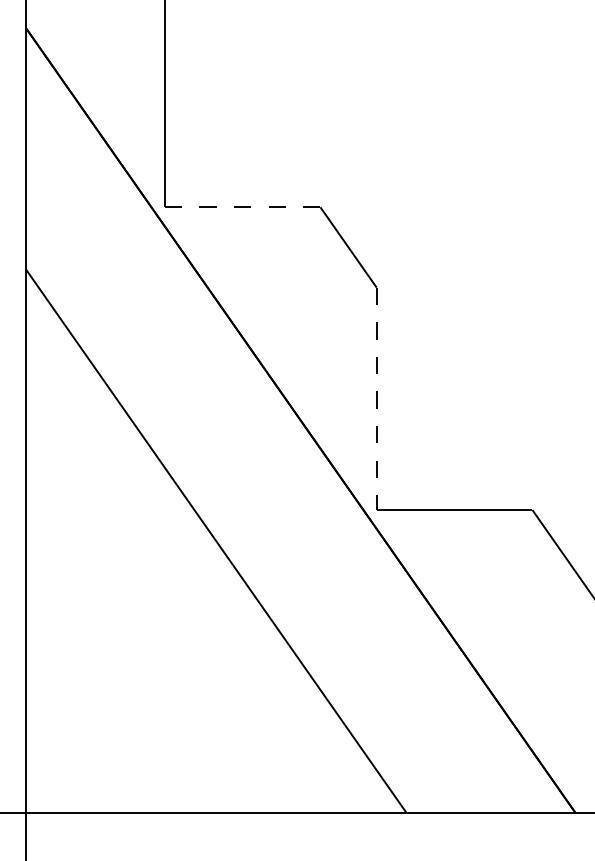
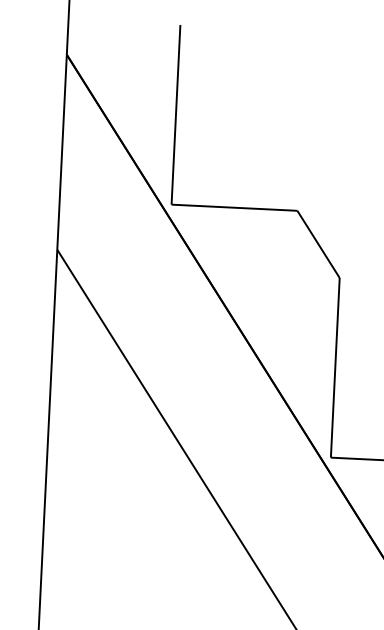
line: (242, 207) -> (234, 207), dashed -> solid
line: (376, 399) -> (335, 368), dashed -> solid

